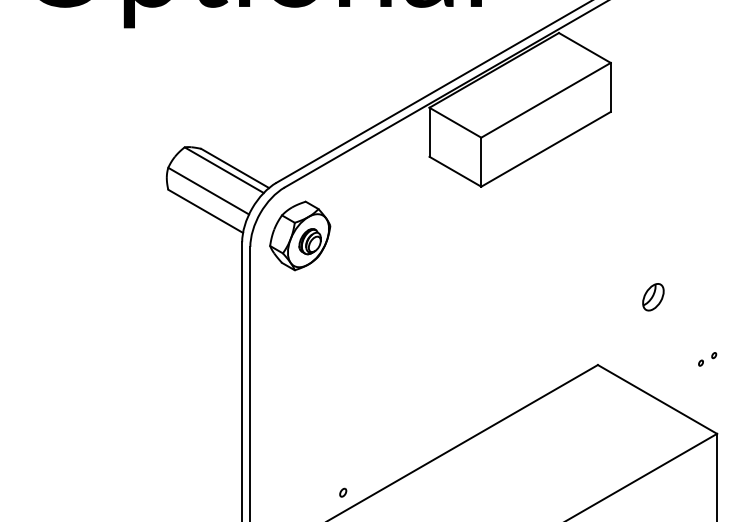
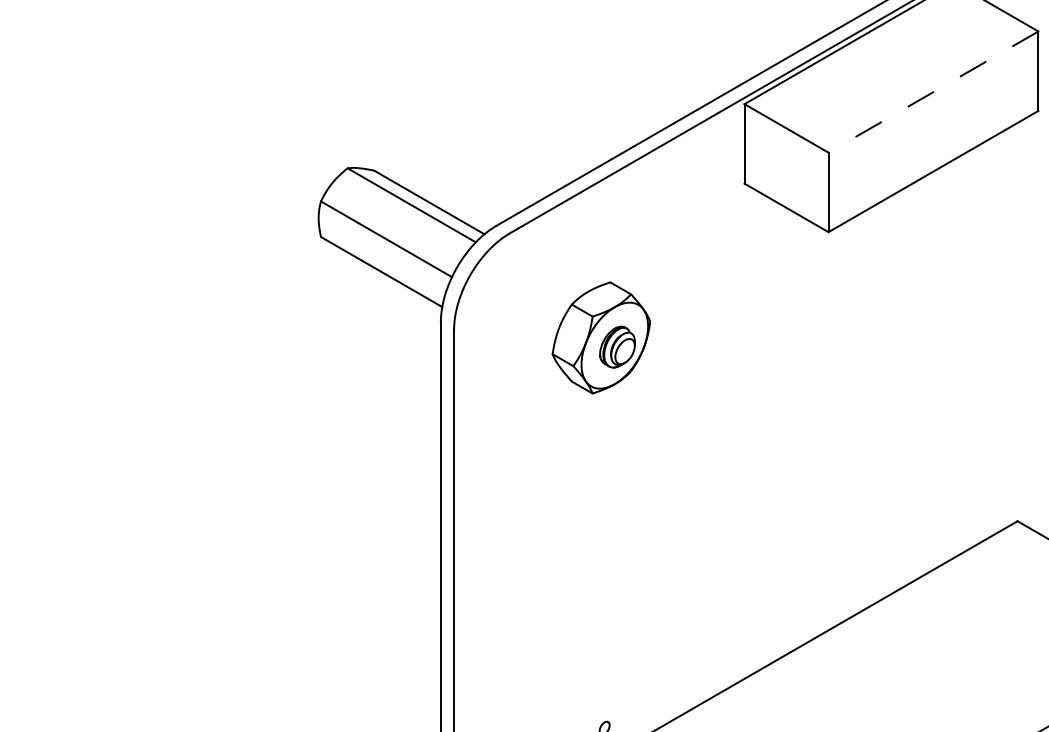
line: (546, 100) -> (934, 92), solid -> dashed
part: (300, 235) -> (601, 337), moved

